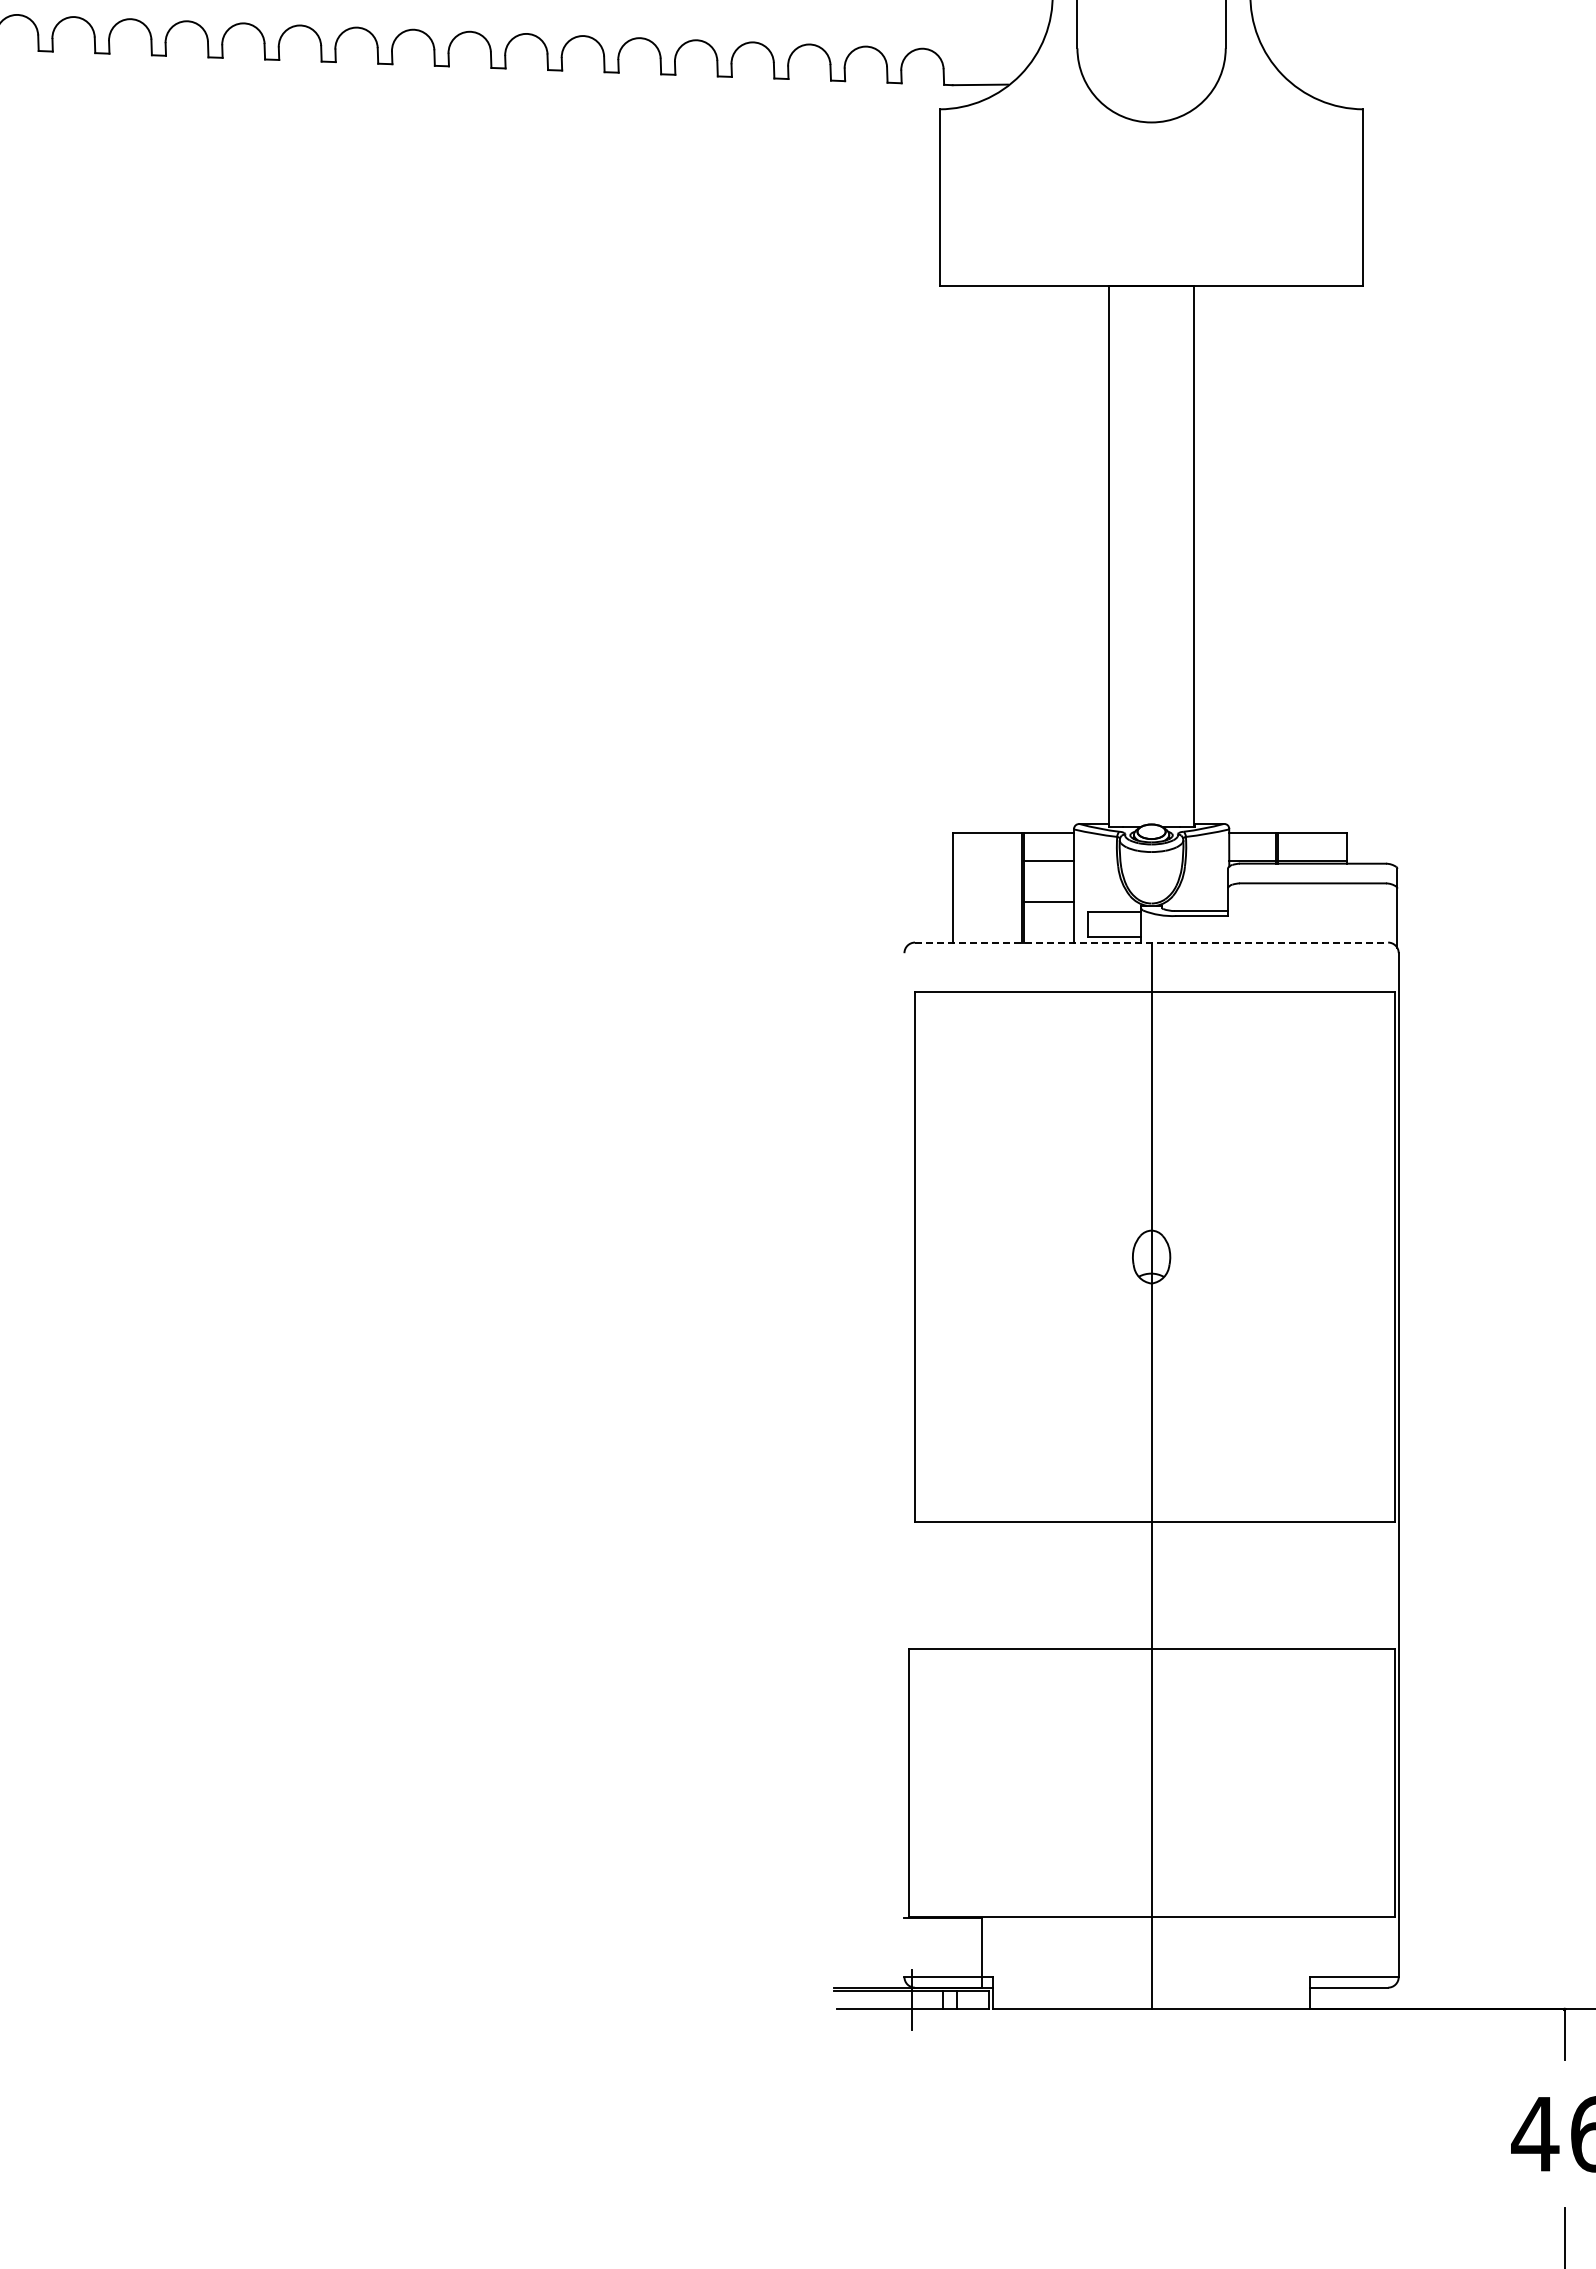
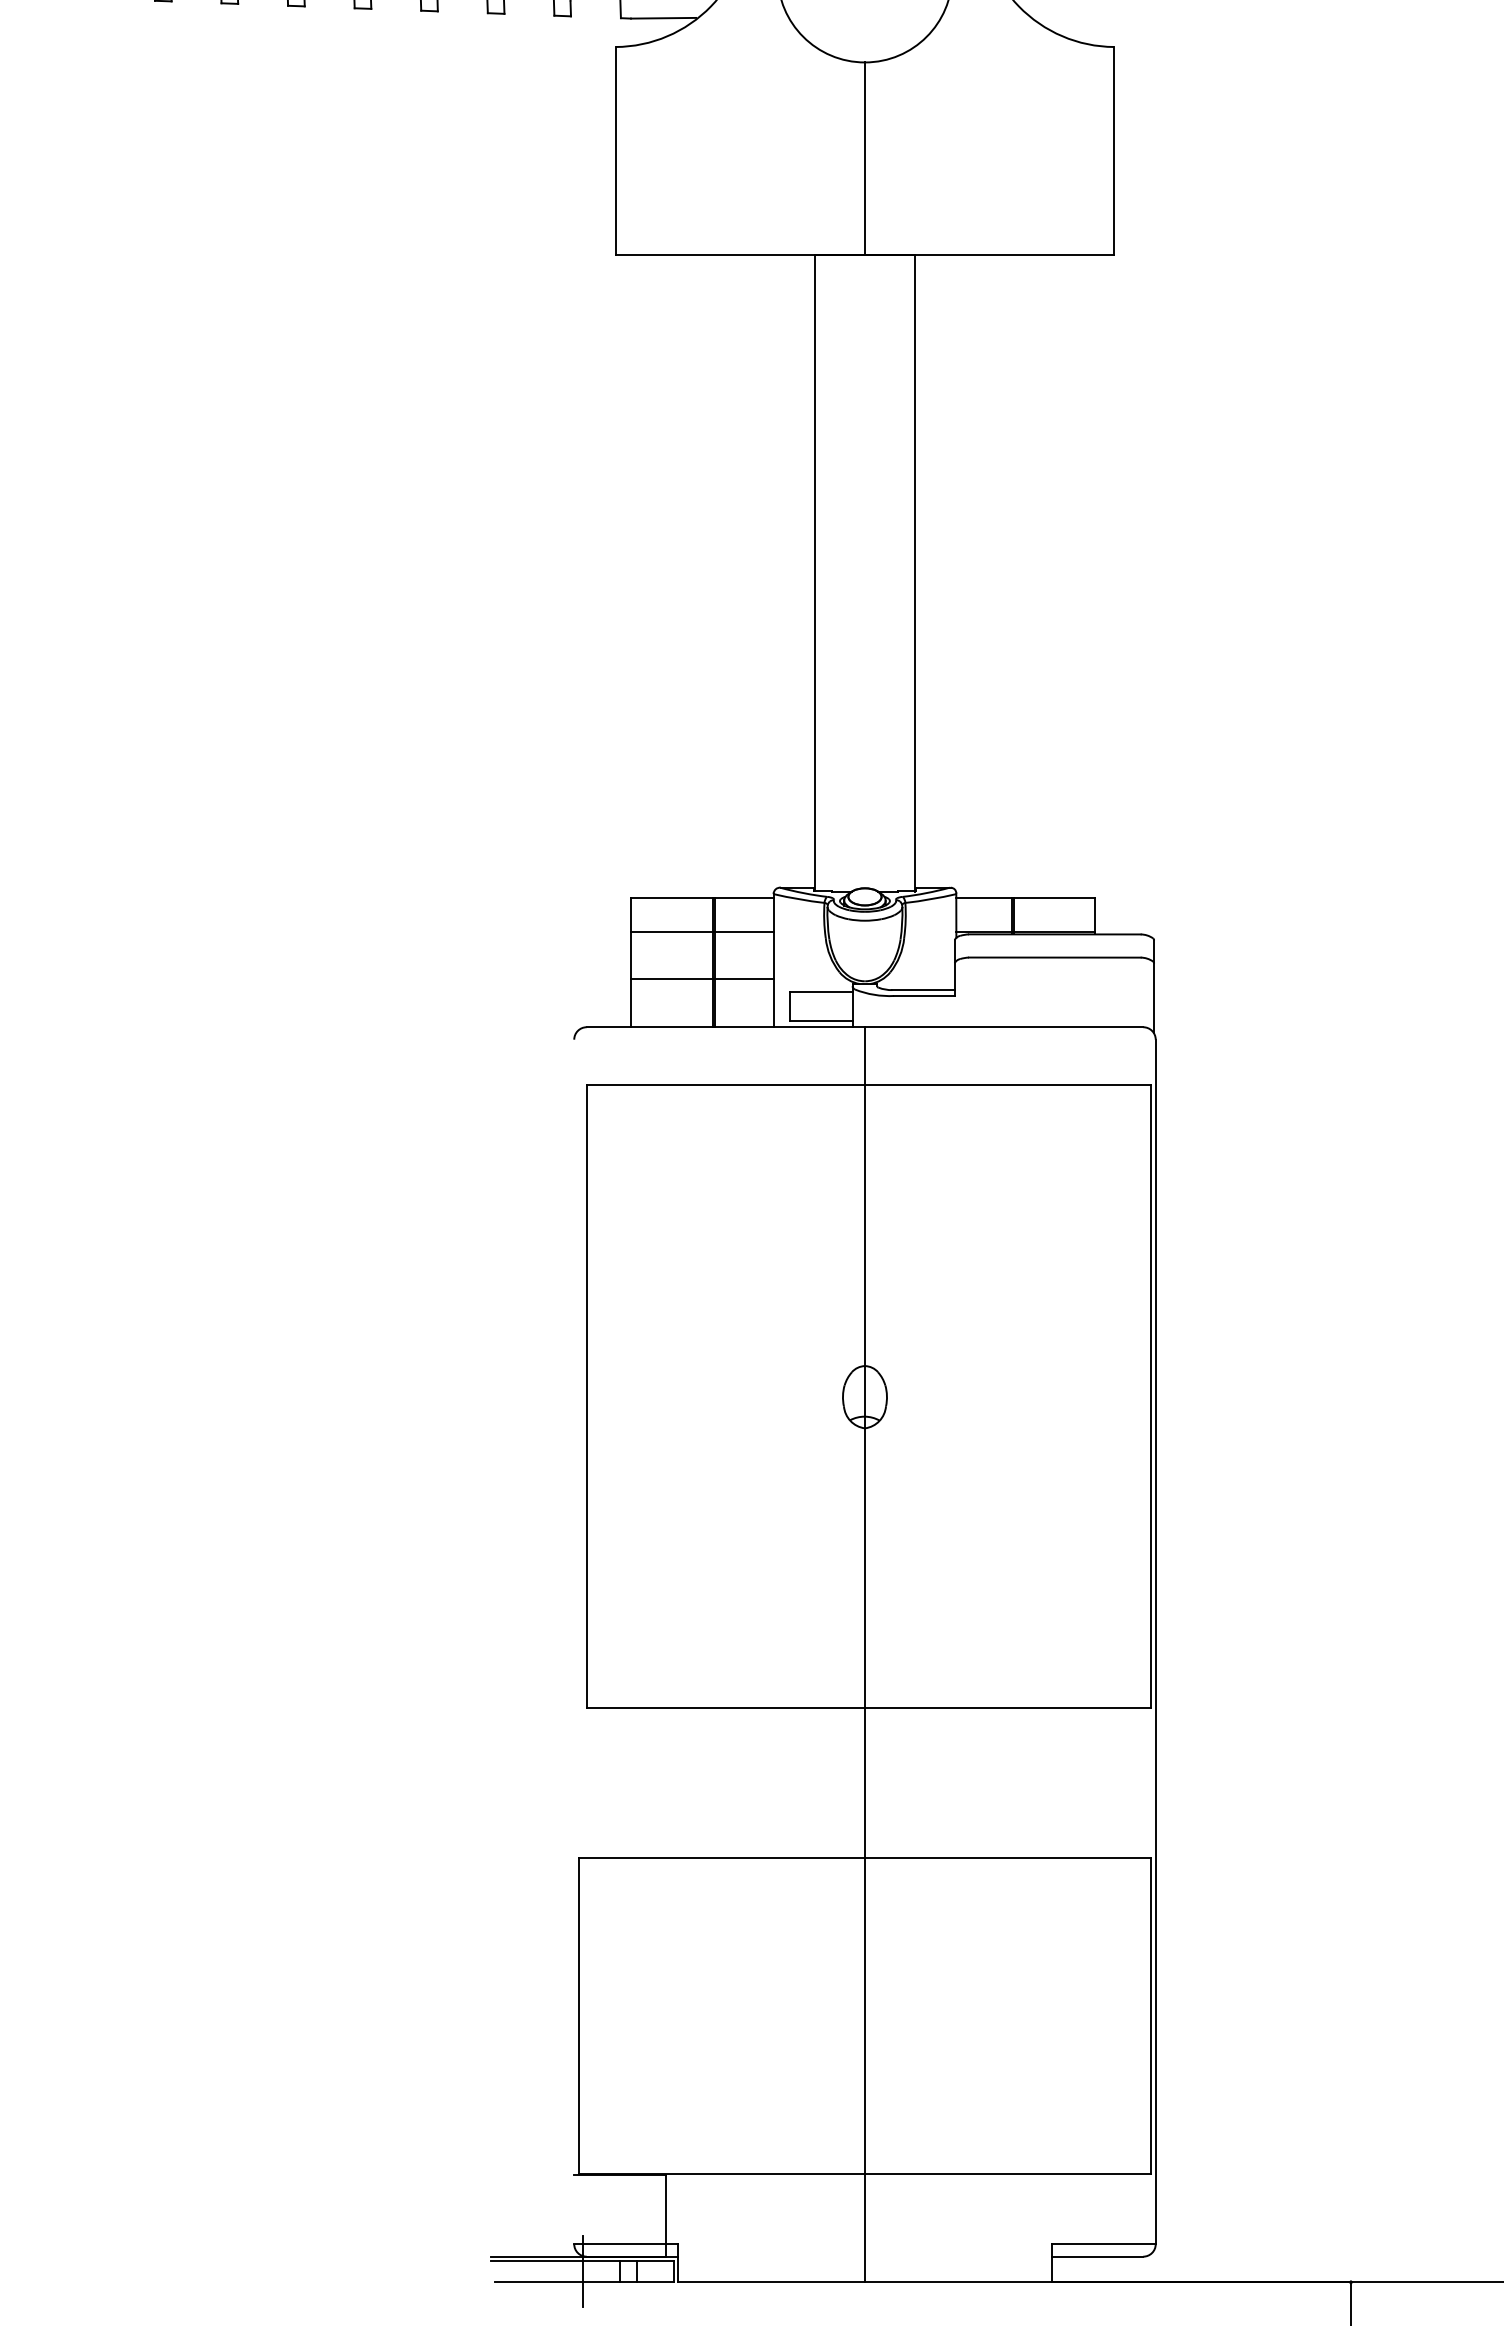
line: (1151, 203) -> (864, 157), added
line: (987, 861) -> (671, 931), added
line: (987, 901) -> (671, 978), added
line: (1151, 942) -> (864, 1027), dashed -> solid

